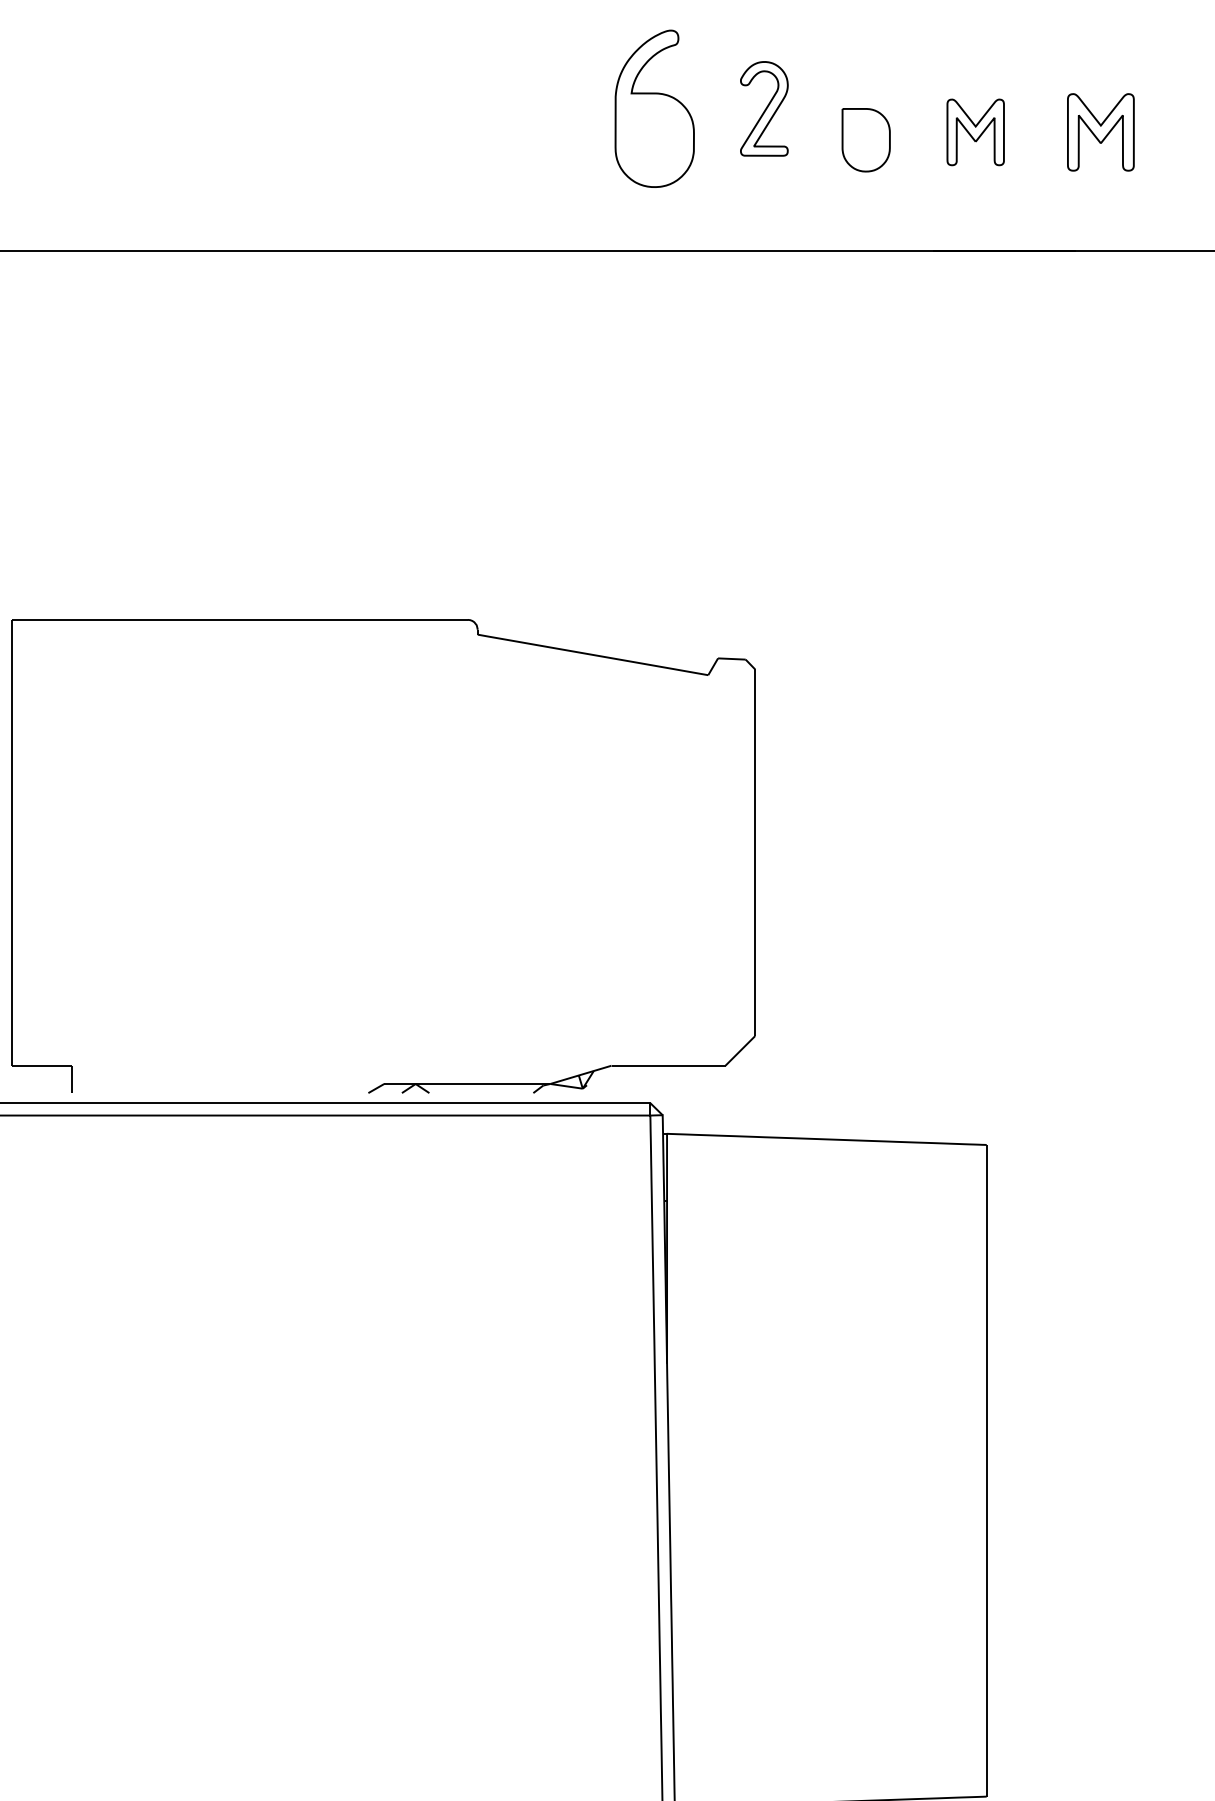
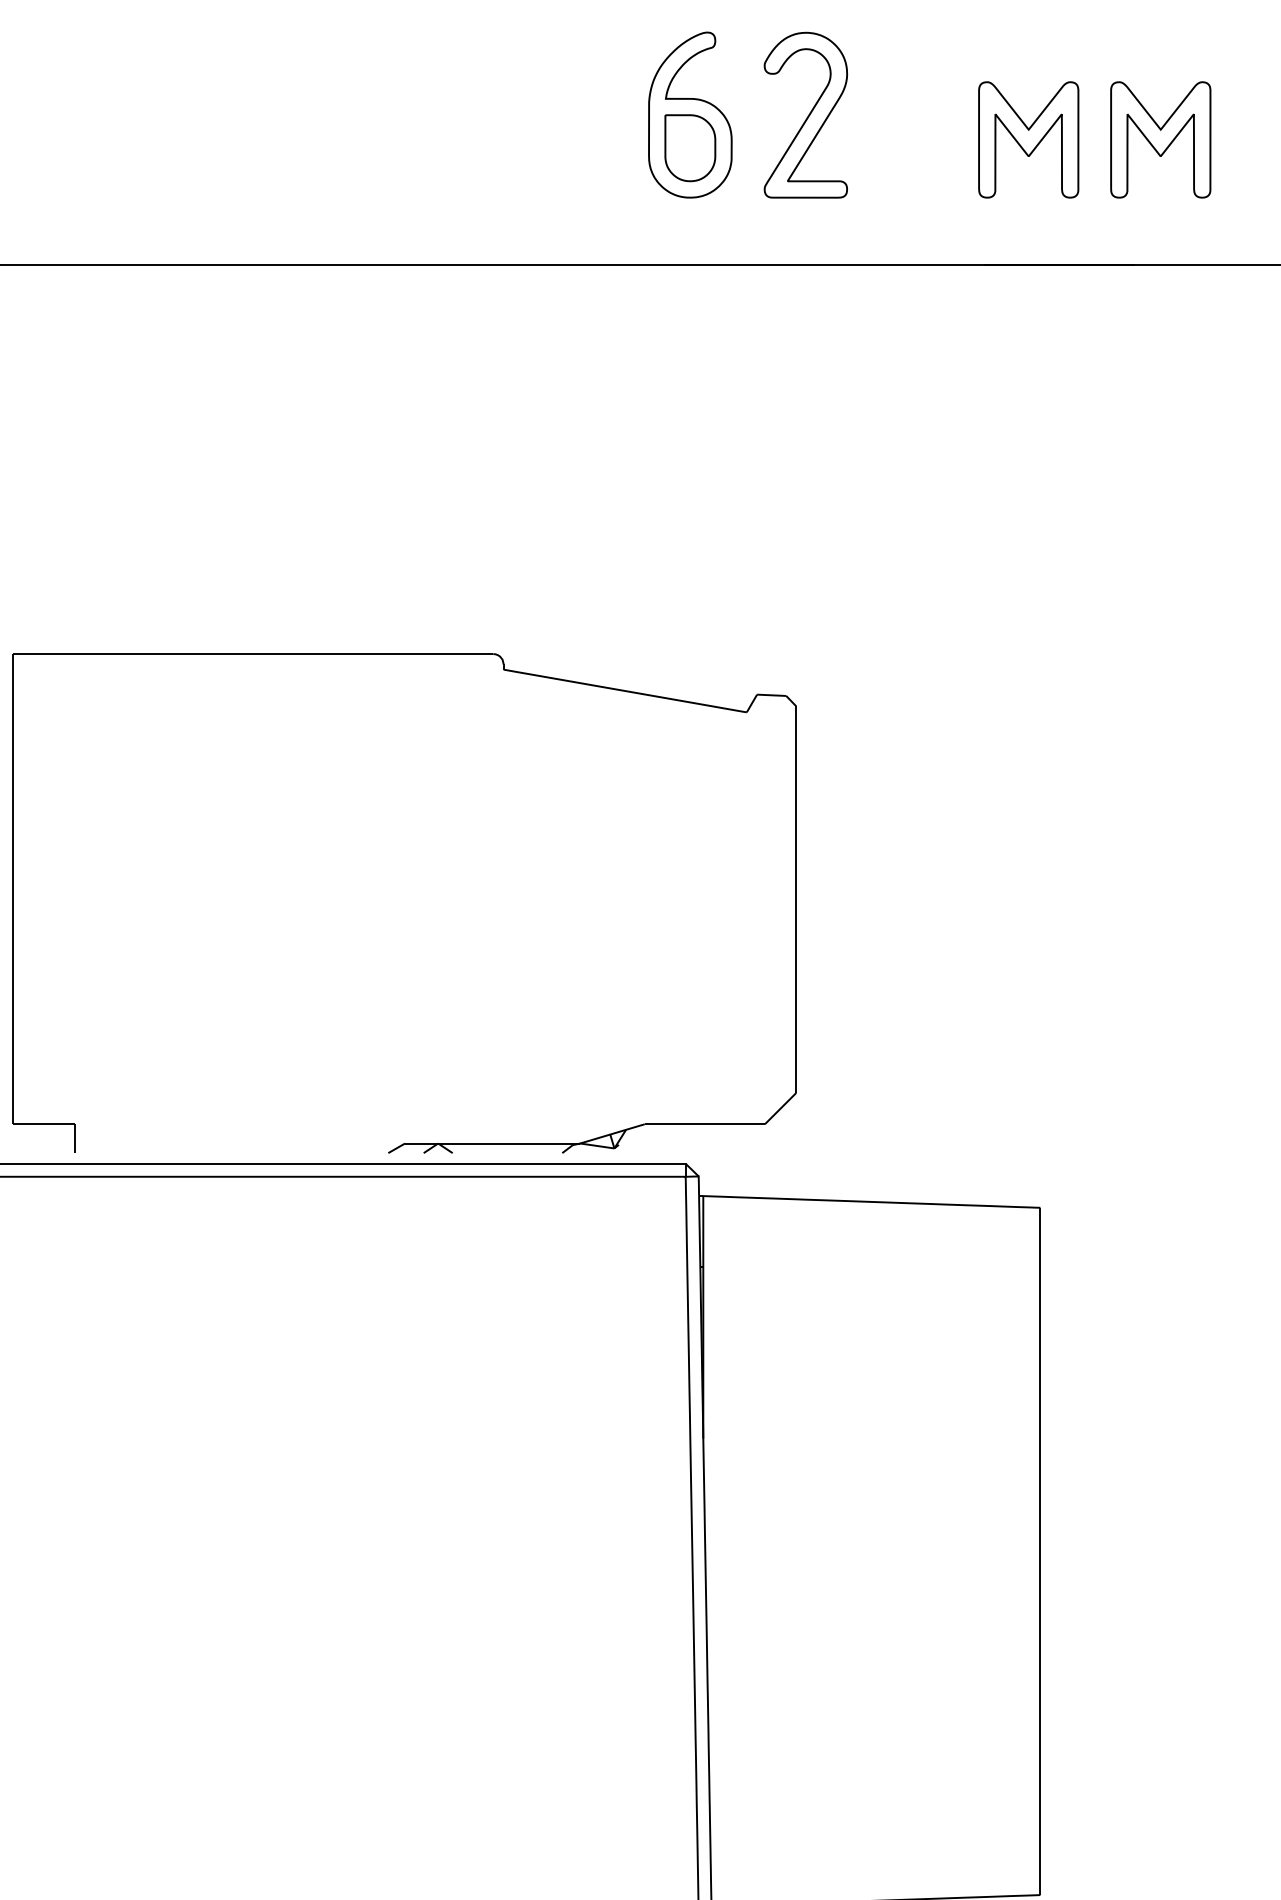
part: (763, 108) -> (805, 114), size x1.67
part: (975, 131) -> (1028, 139), size x1.67
part: (1100, 131) -> (1160, 139), size x1.43
part: (866, 140) -> (690, 148), moved

